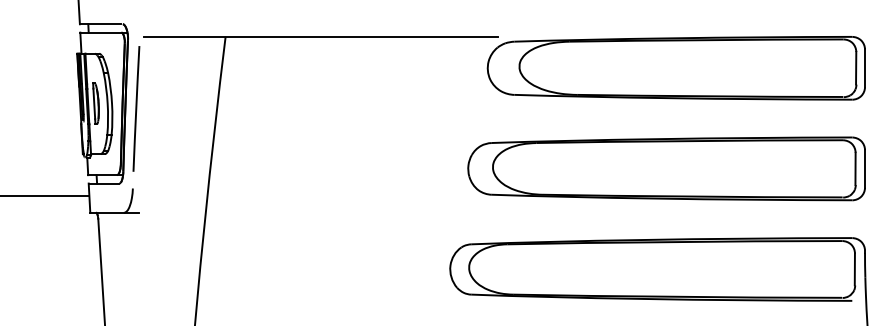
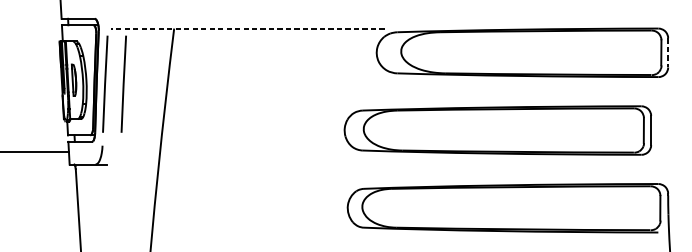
line: (320, 36) -> (247, 28), solid -> dashed
line: (865, 68) -> (668, 52), solid -> dashed
line: (160, 108) -> (123, 83), added
part: (666, 168) -> (497, 130), moved

